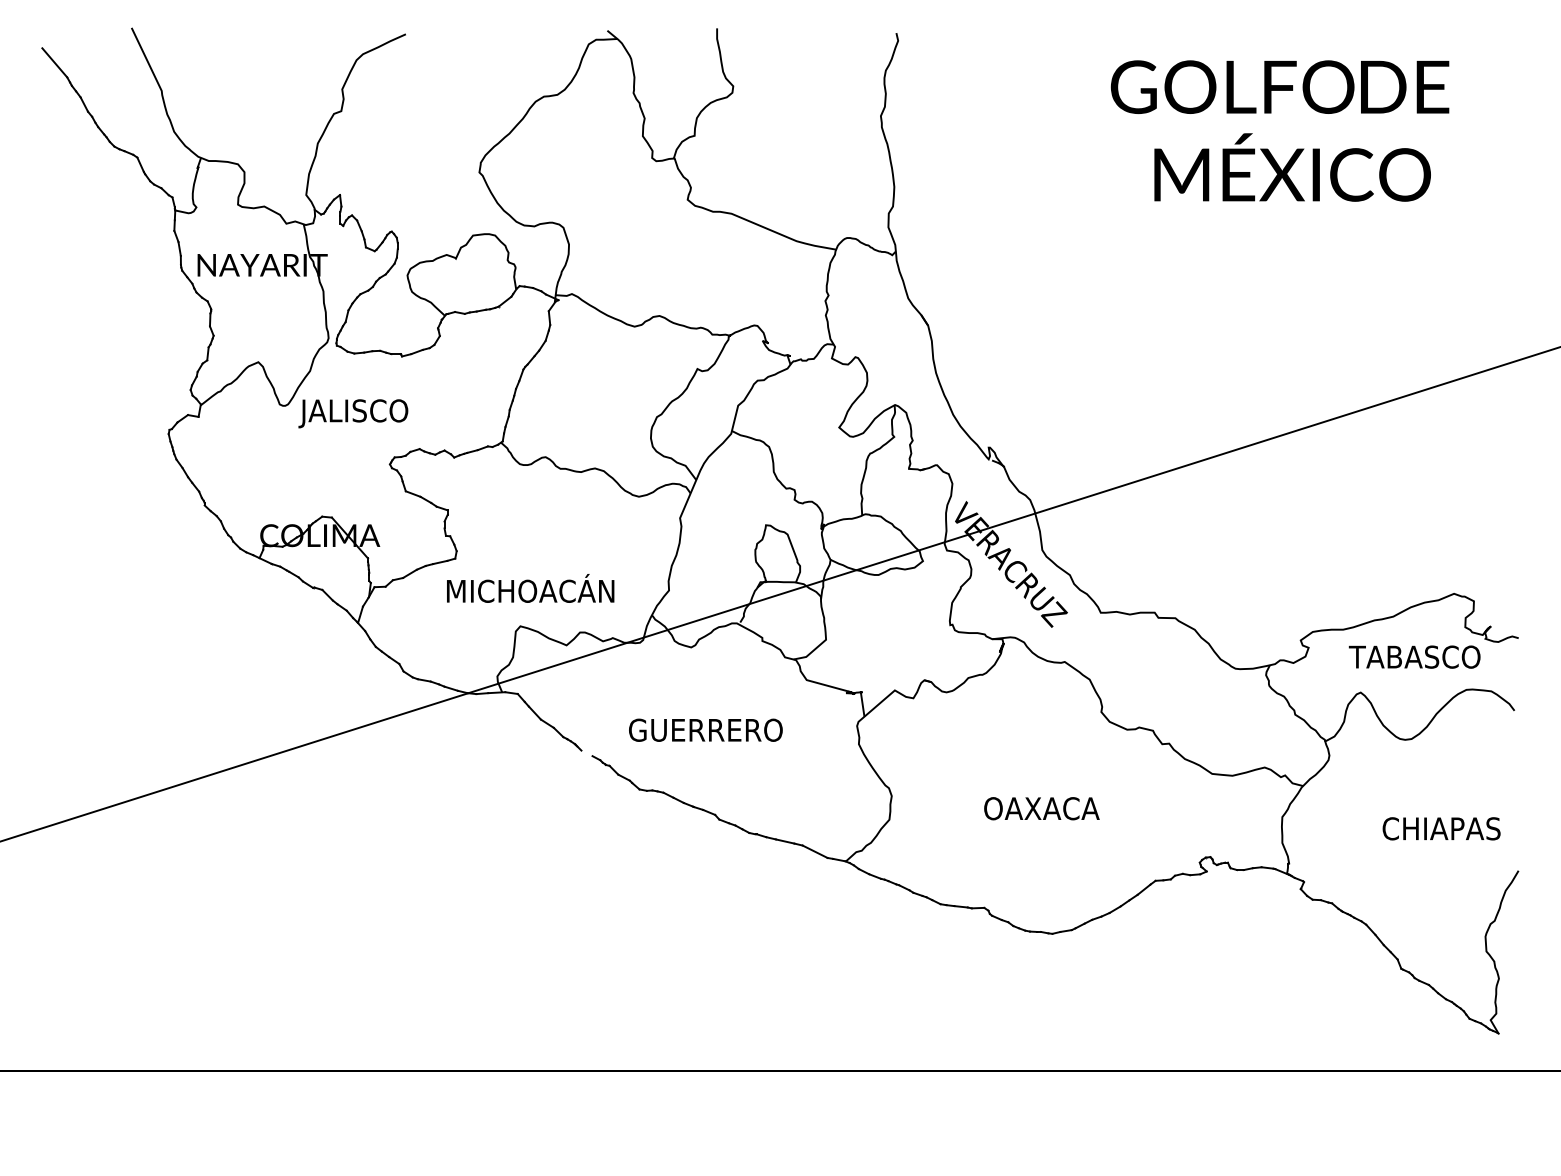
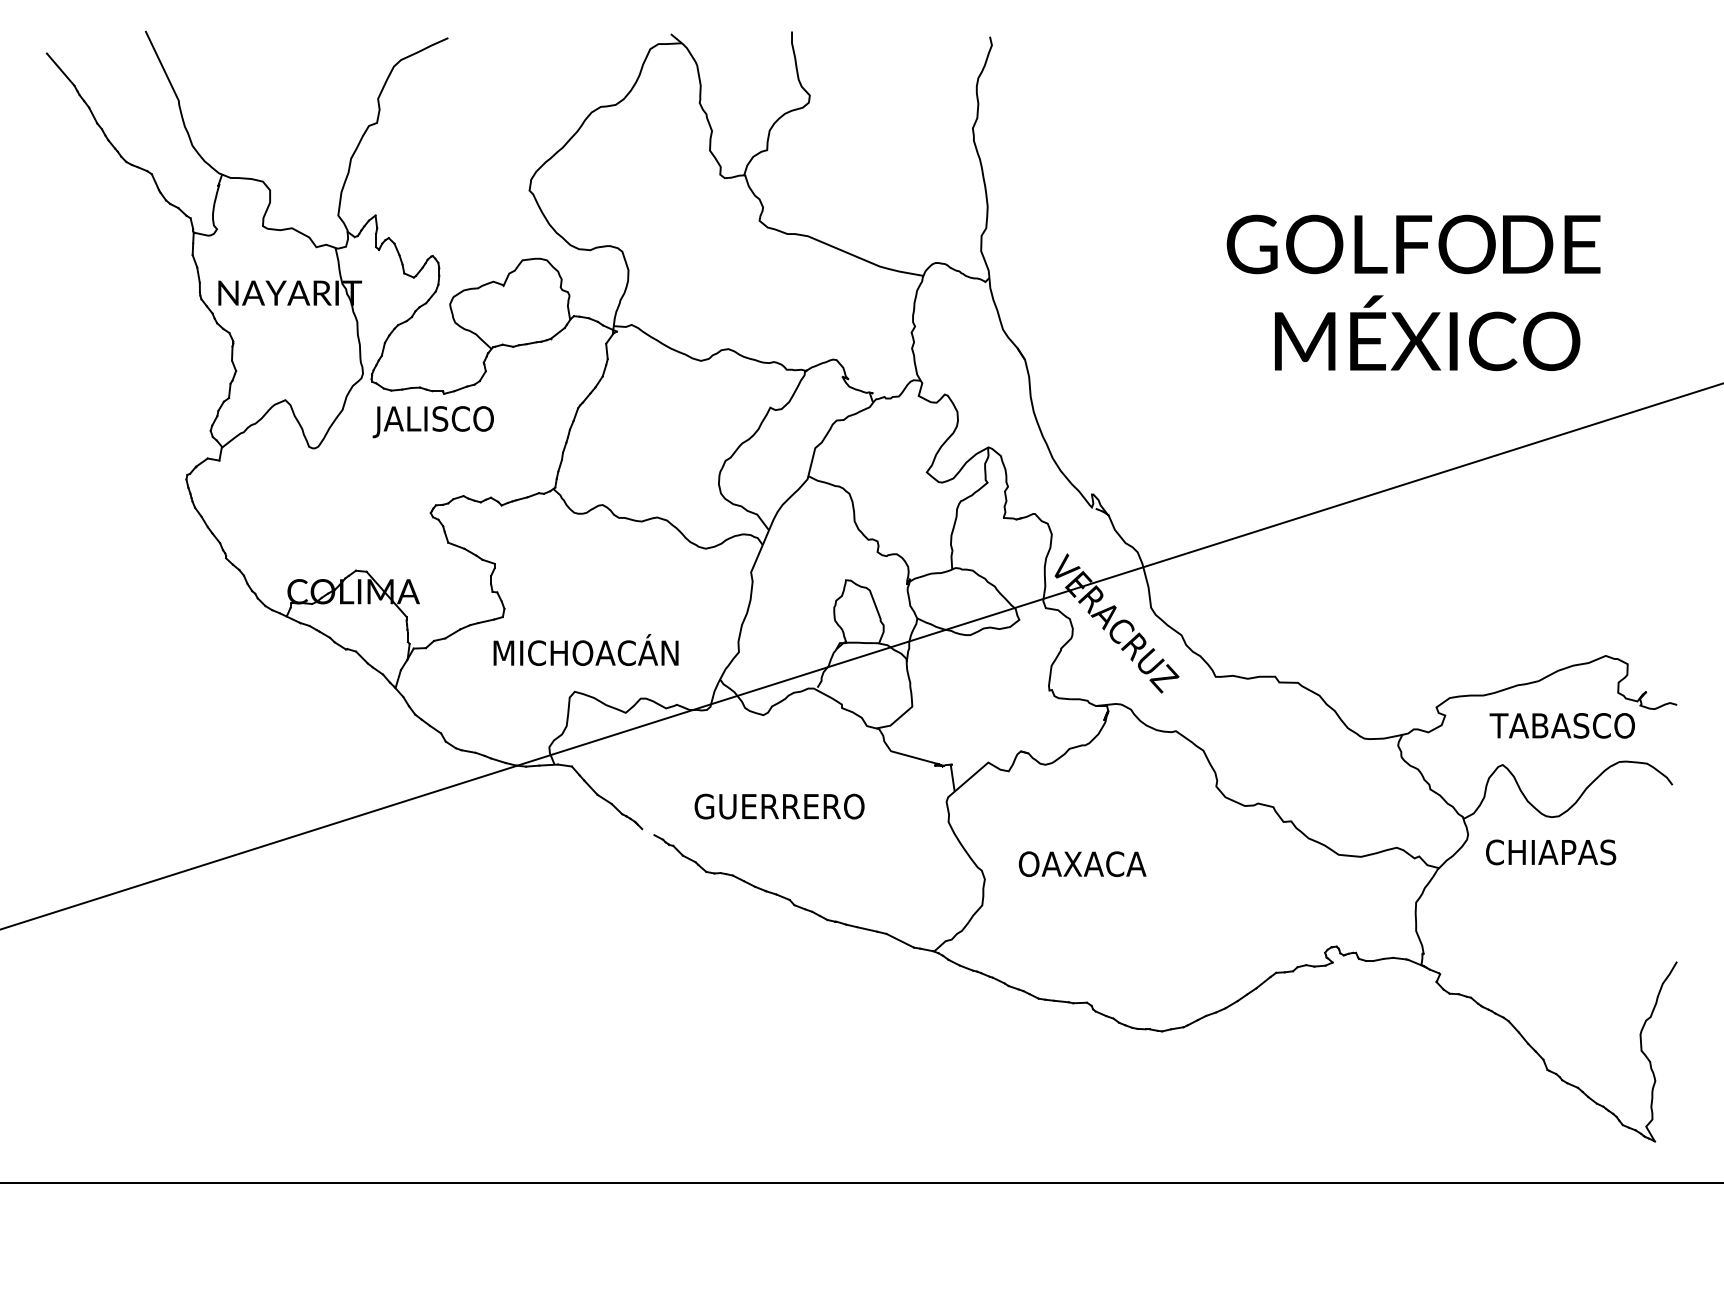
text: (1279, 130) -> (1413, 292), moved
text: (352, 414) -> (432, 422), moved
text: (1041, 808) -> (1082, 864), moved
text: (1442, 828) -> (1551, 852), moved

